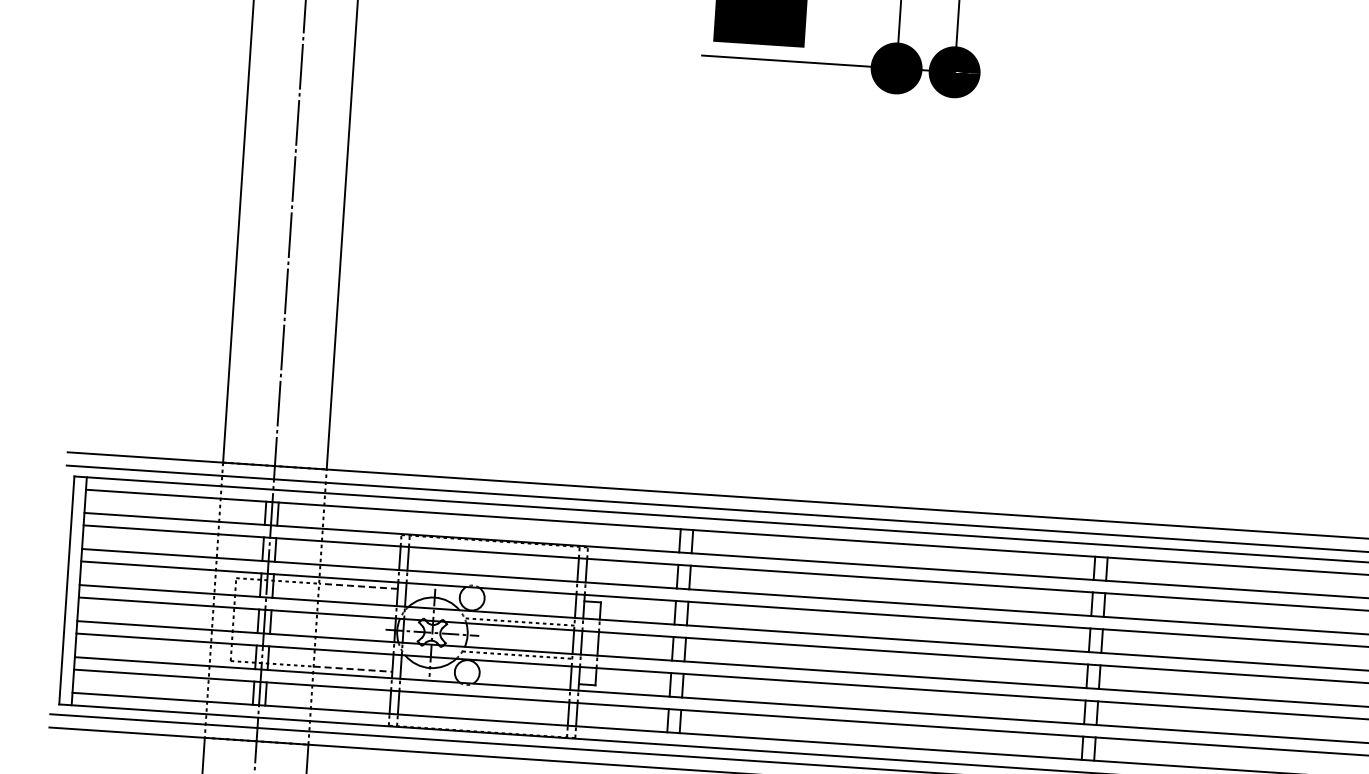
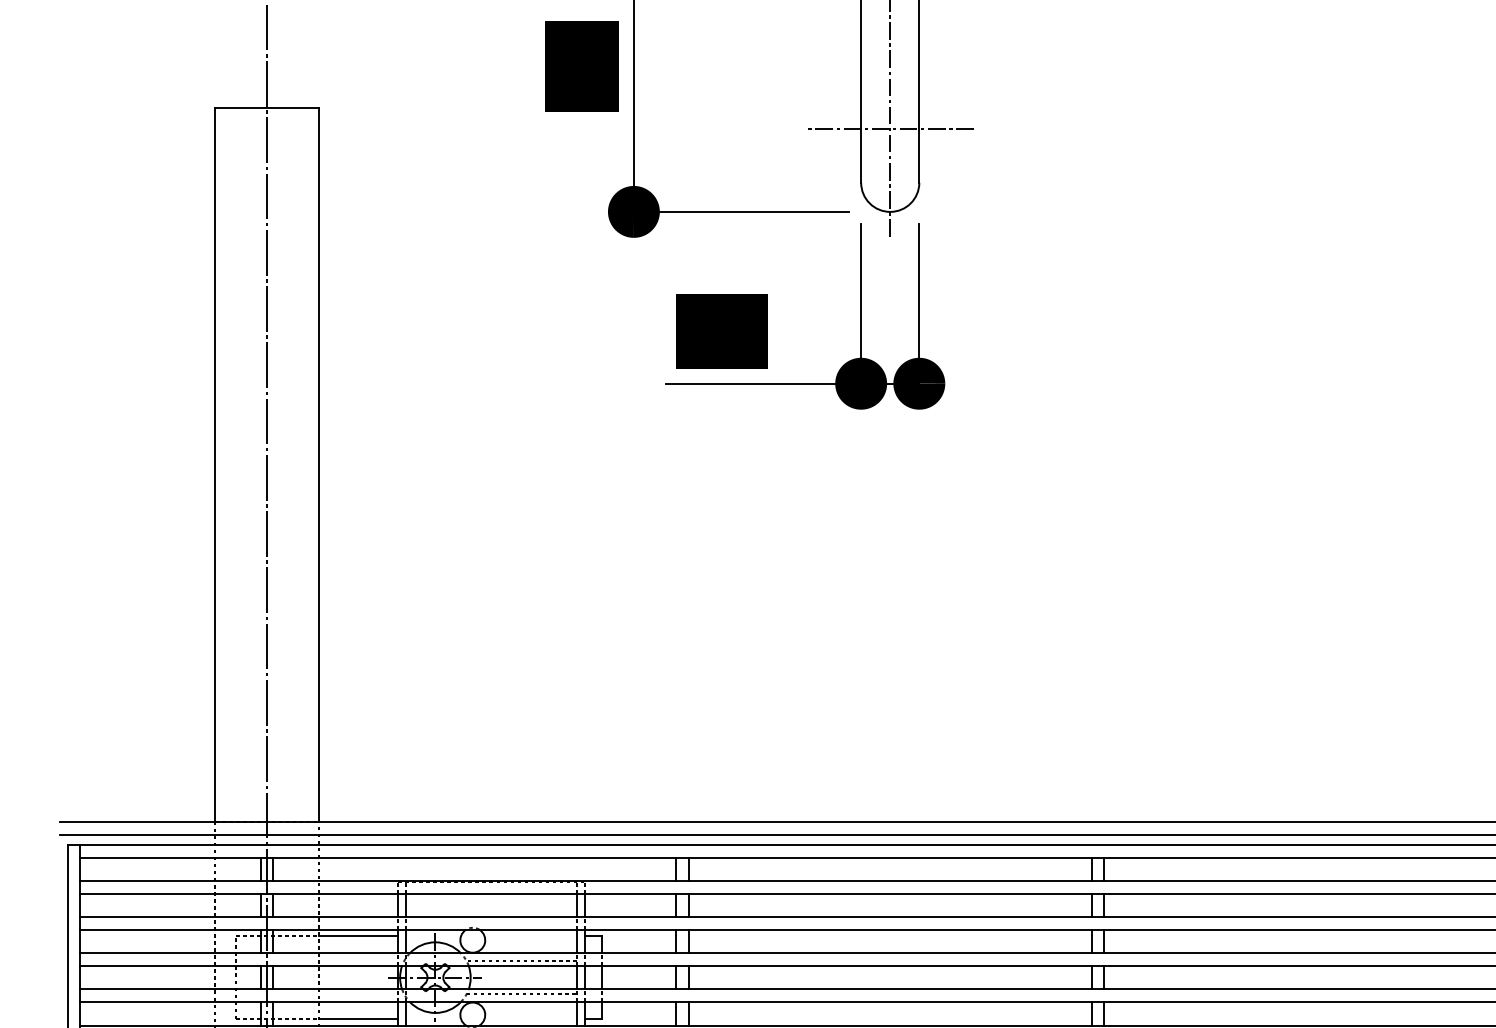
line: (358, 586) -> (358, 936), dashed -> solid
line: (353, 669) -> (359, 1019), dashed -> solid

